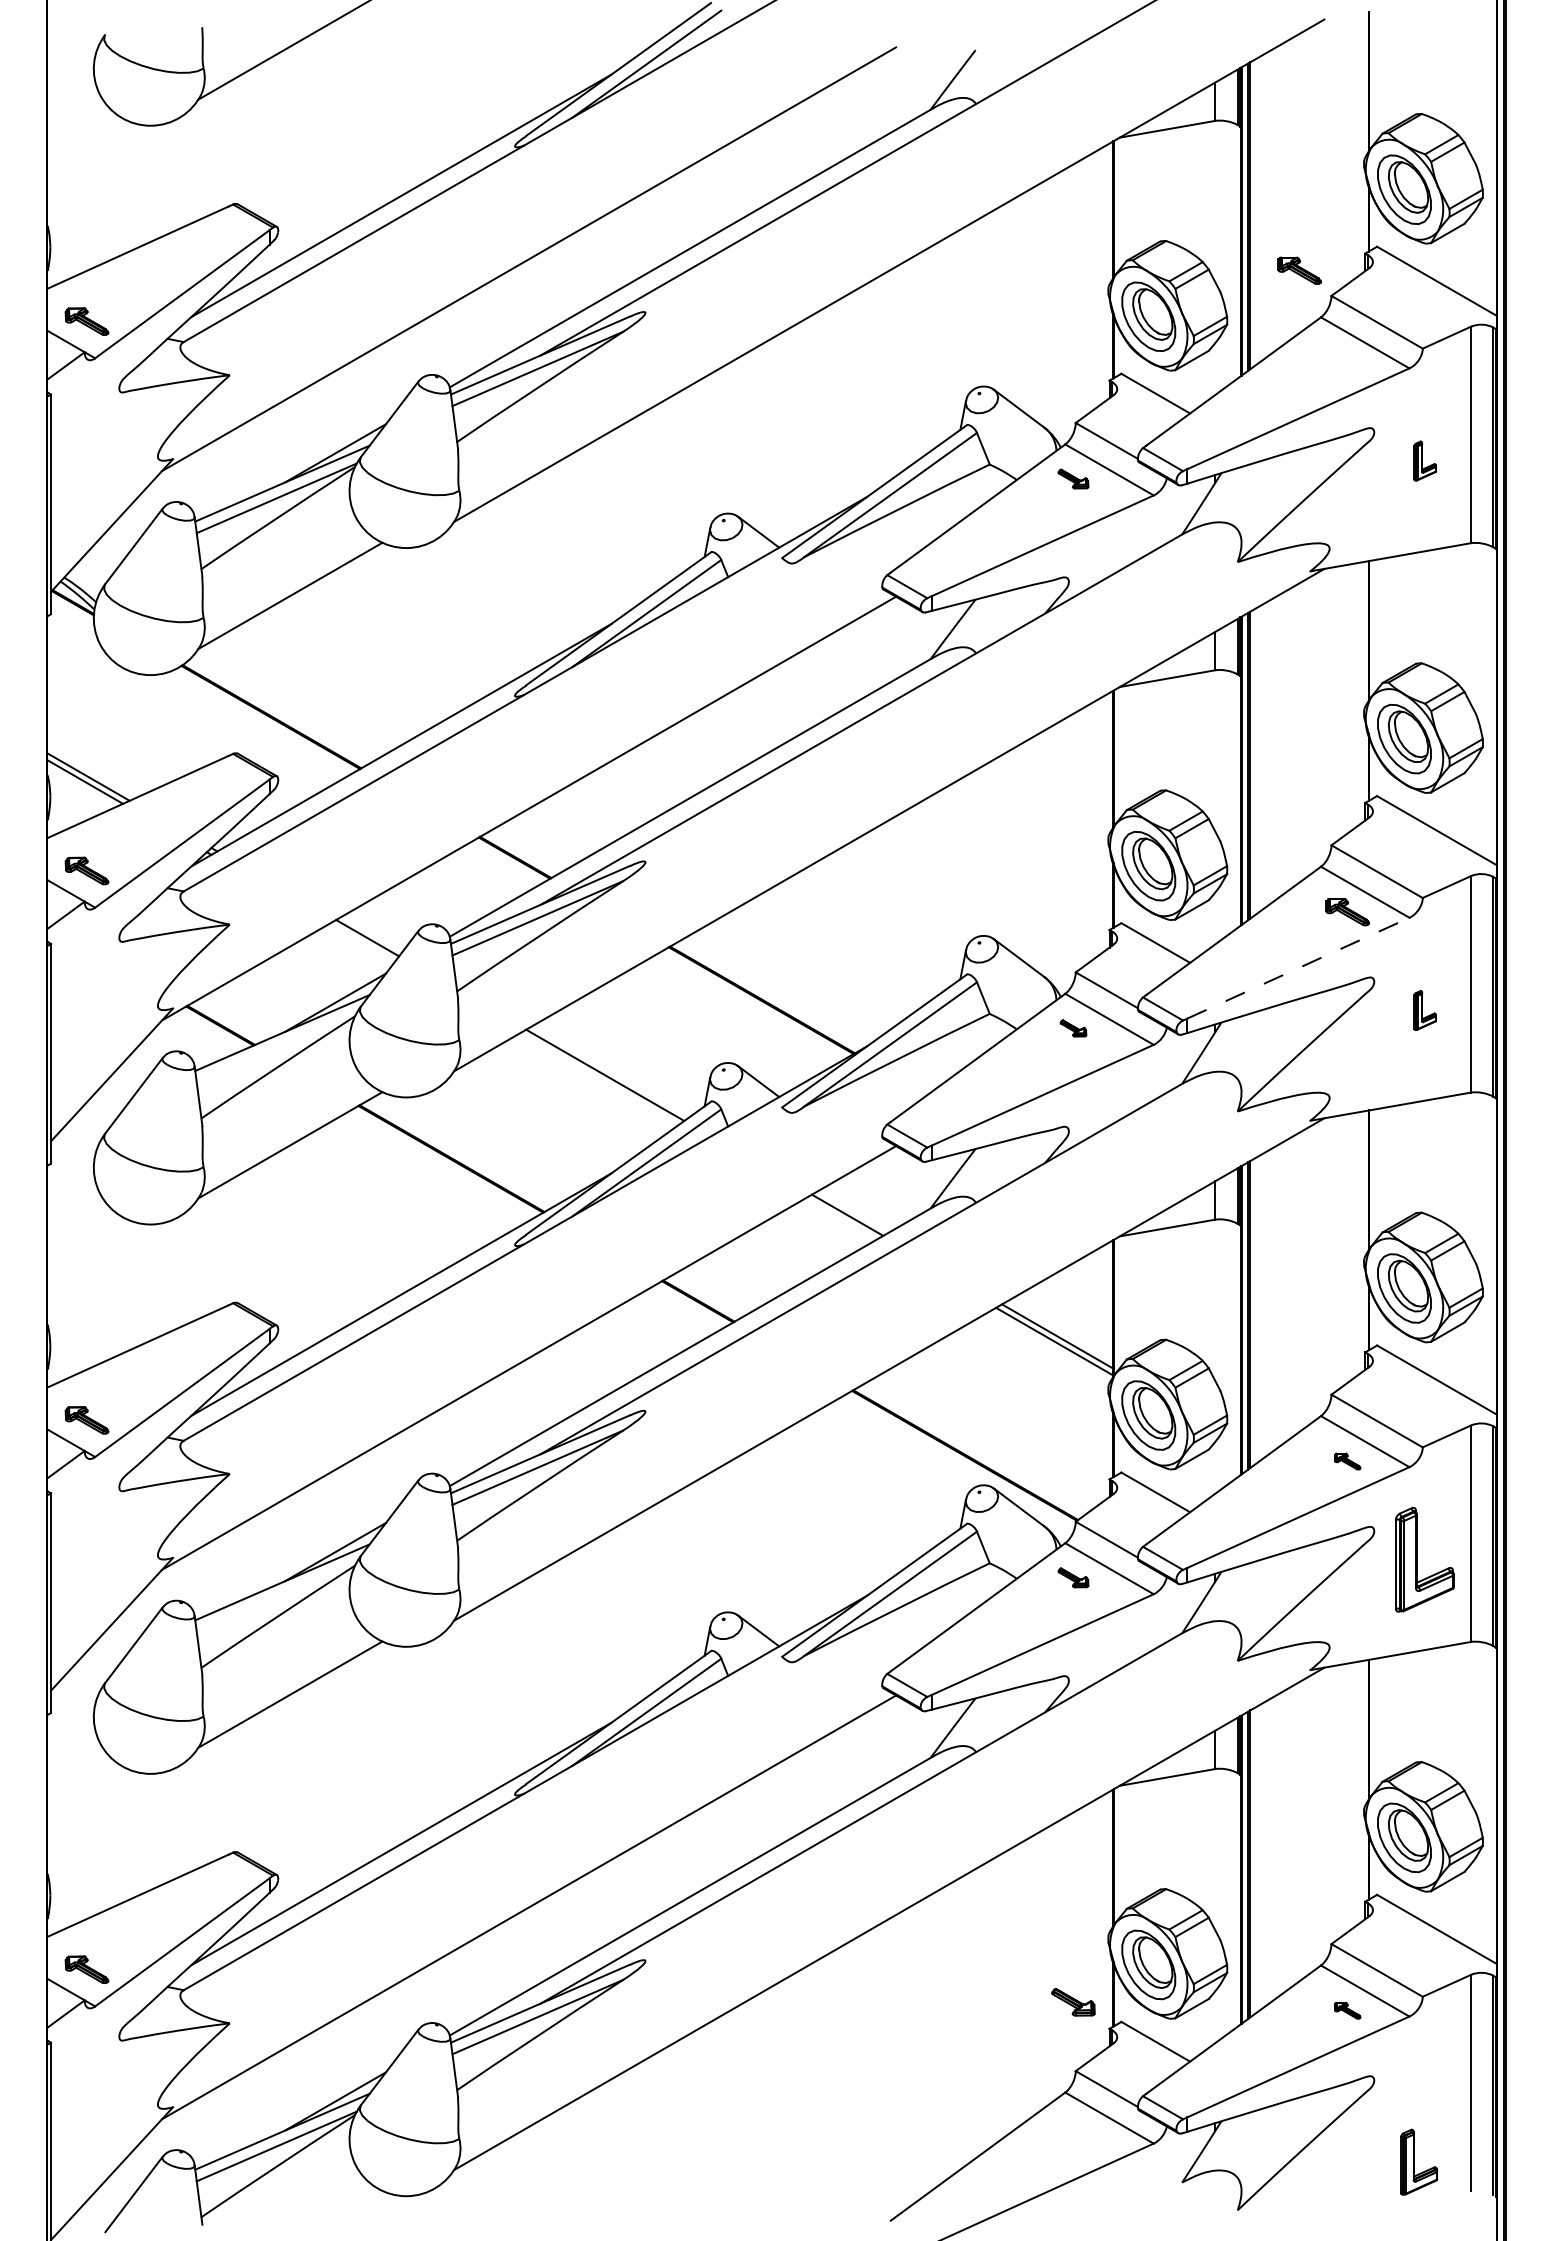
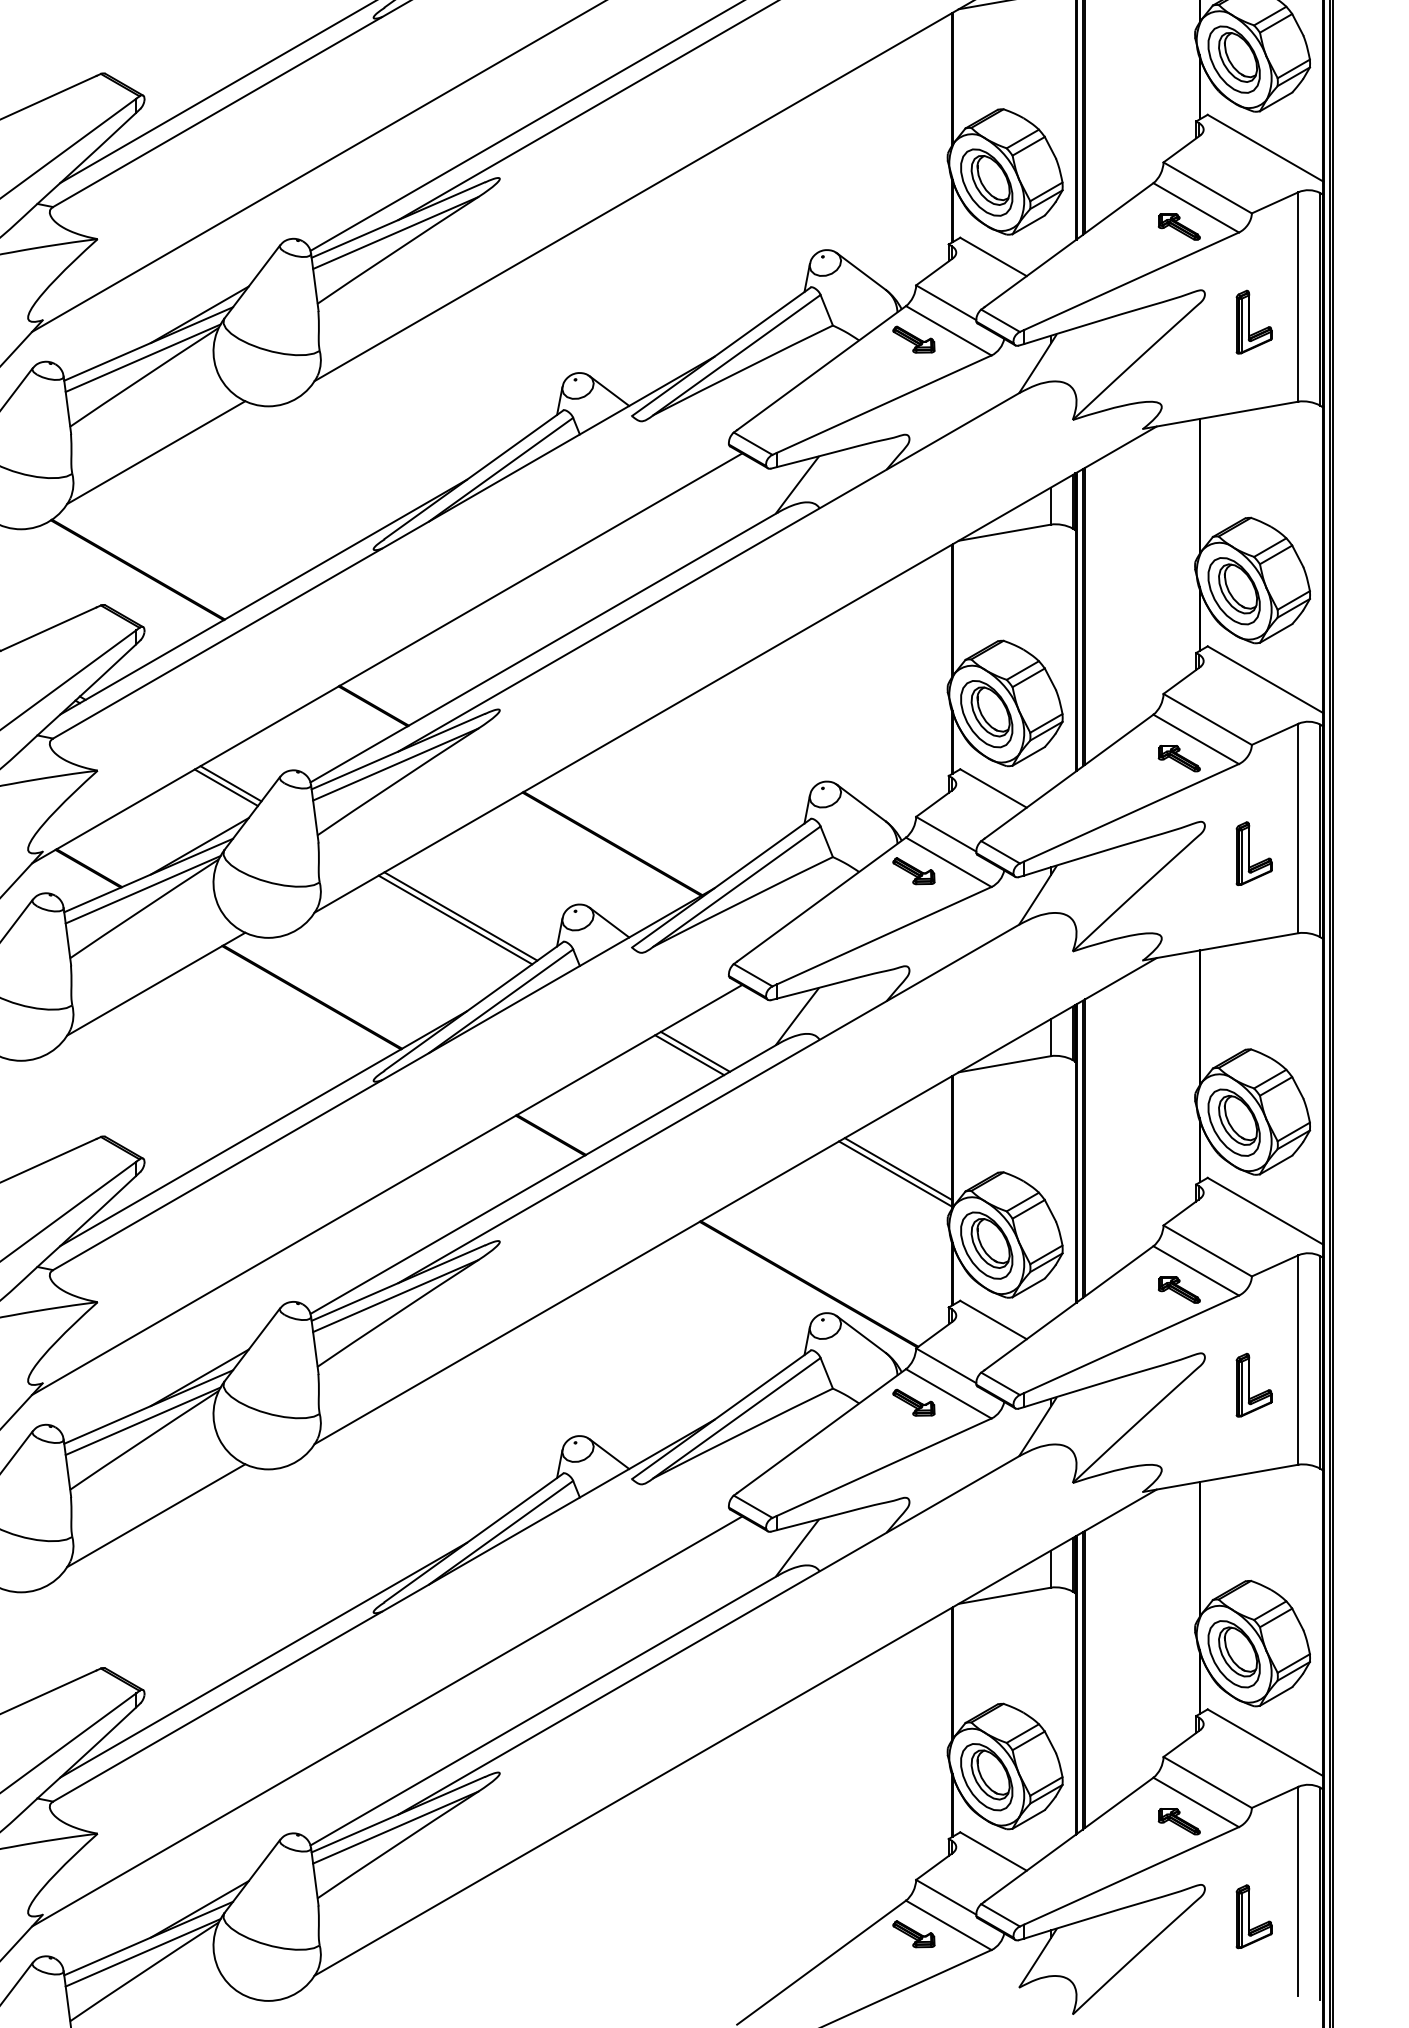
part: (1299, 270) -> (1179, 226), moved
part: (1425, 460) -> (1254, 321), size x1.67
part: (1073, 478) -> (913, 339), size x1.43
line: (362, 942) -> (226, 787), added
line: (1298, 968) -> (1131, 813), dashed -> solid
part: (1425, 1010) -> (1254, 853), size x1.67
part: (1073, 1028) -> (913, 871), size x1.67
line: (276, 1047) -> (142, 889), added
line: (599, 1078) -> (455, 919), added
line: (841, 1218) -> (689, 1055), added
part: (1347, 1461) -> (1179, 1290), size x1.67
part: (1425, 1559) -> (1254, 1384), size x0.62
part: (1073, 1577) -> (913, 1402), size x1.43
line: (276, 1596) -> (142, 1420), added
part: (1073, 2002) -> (913, 1934), moved
part: (1347, 2010) -> (1179, 1821), size x1.67
part: (1419, 2161) -> (1254, 1916), moved

